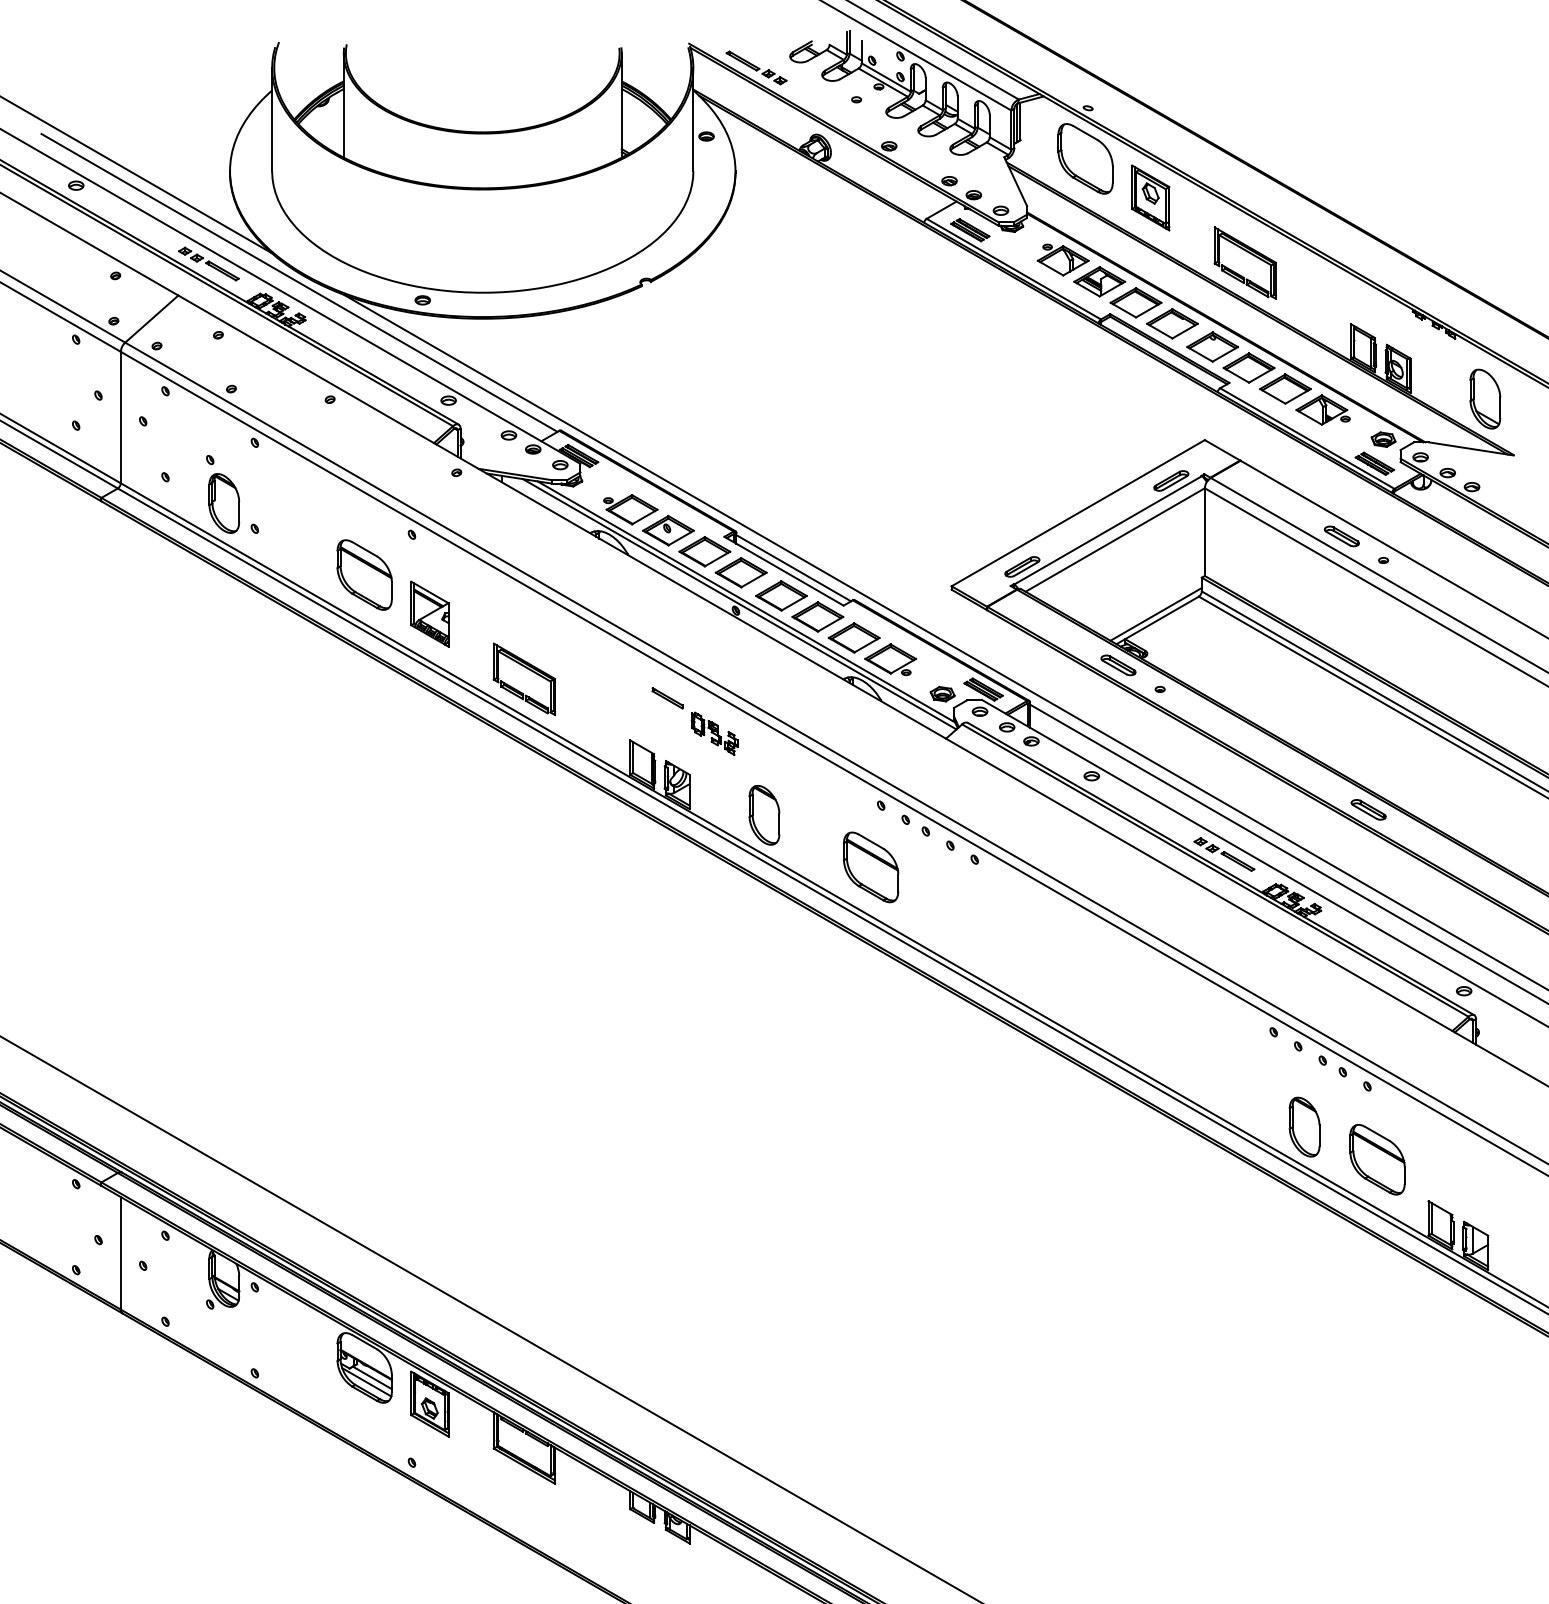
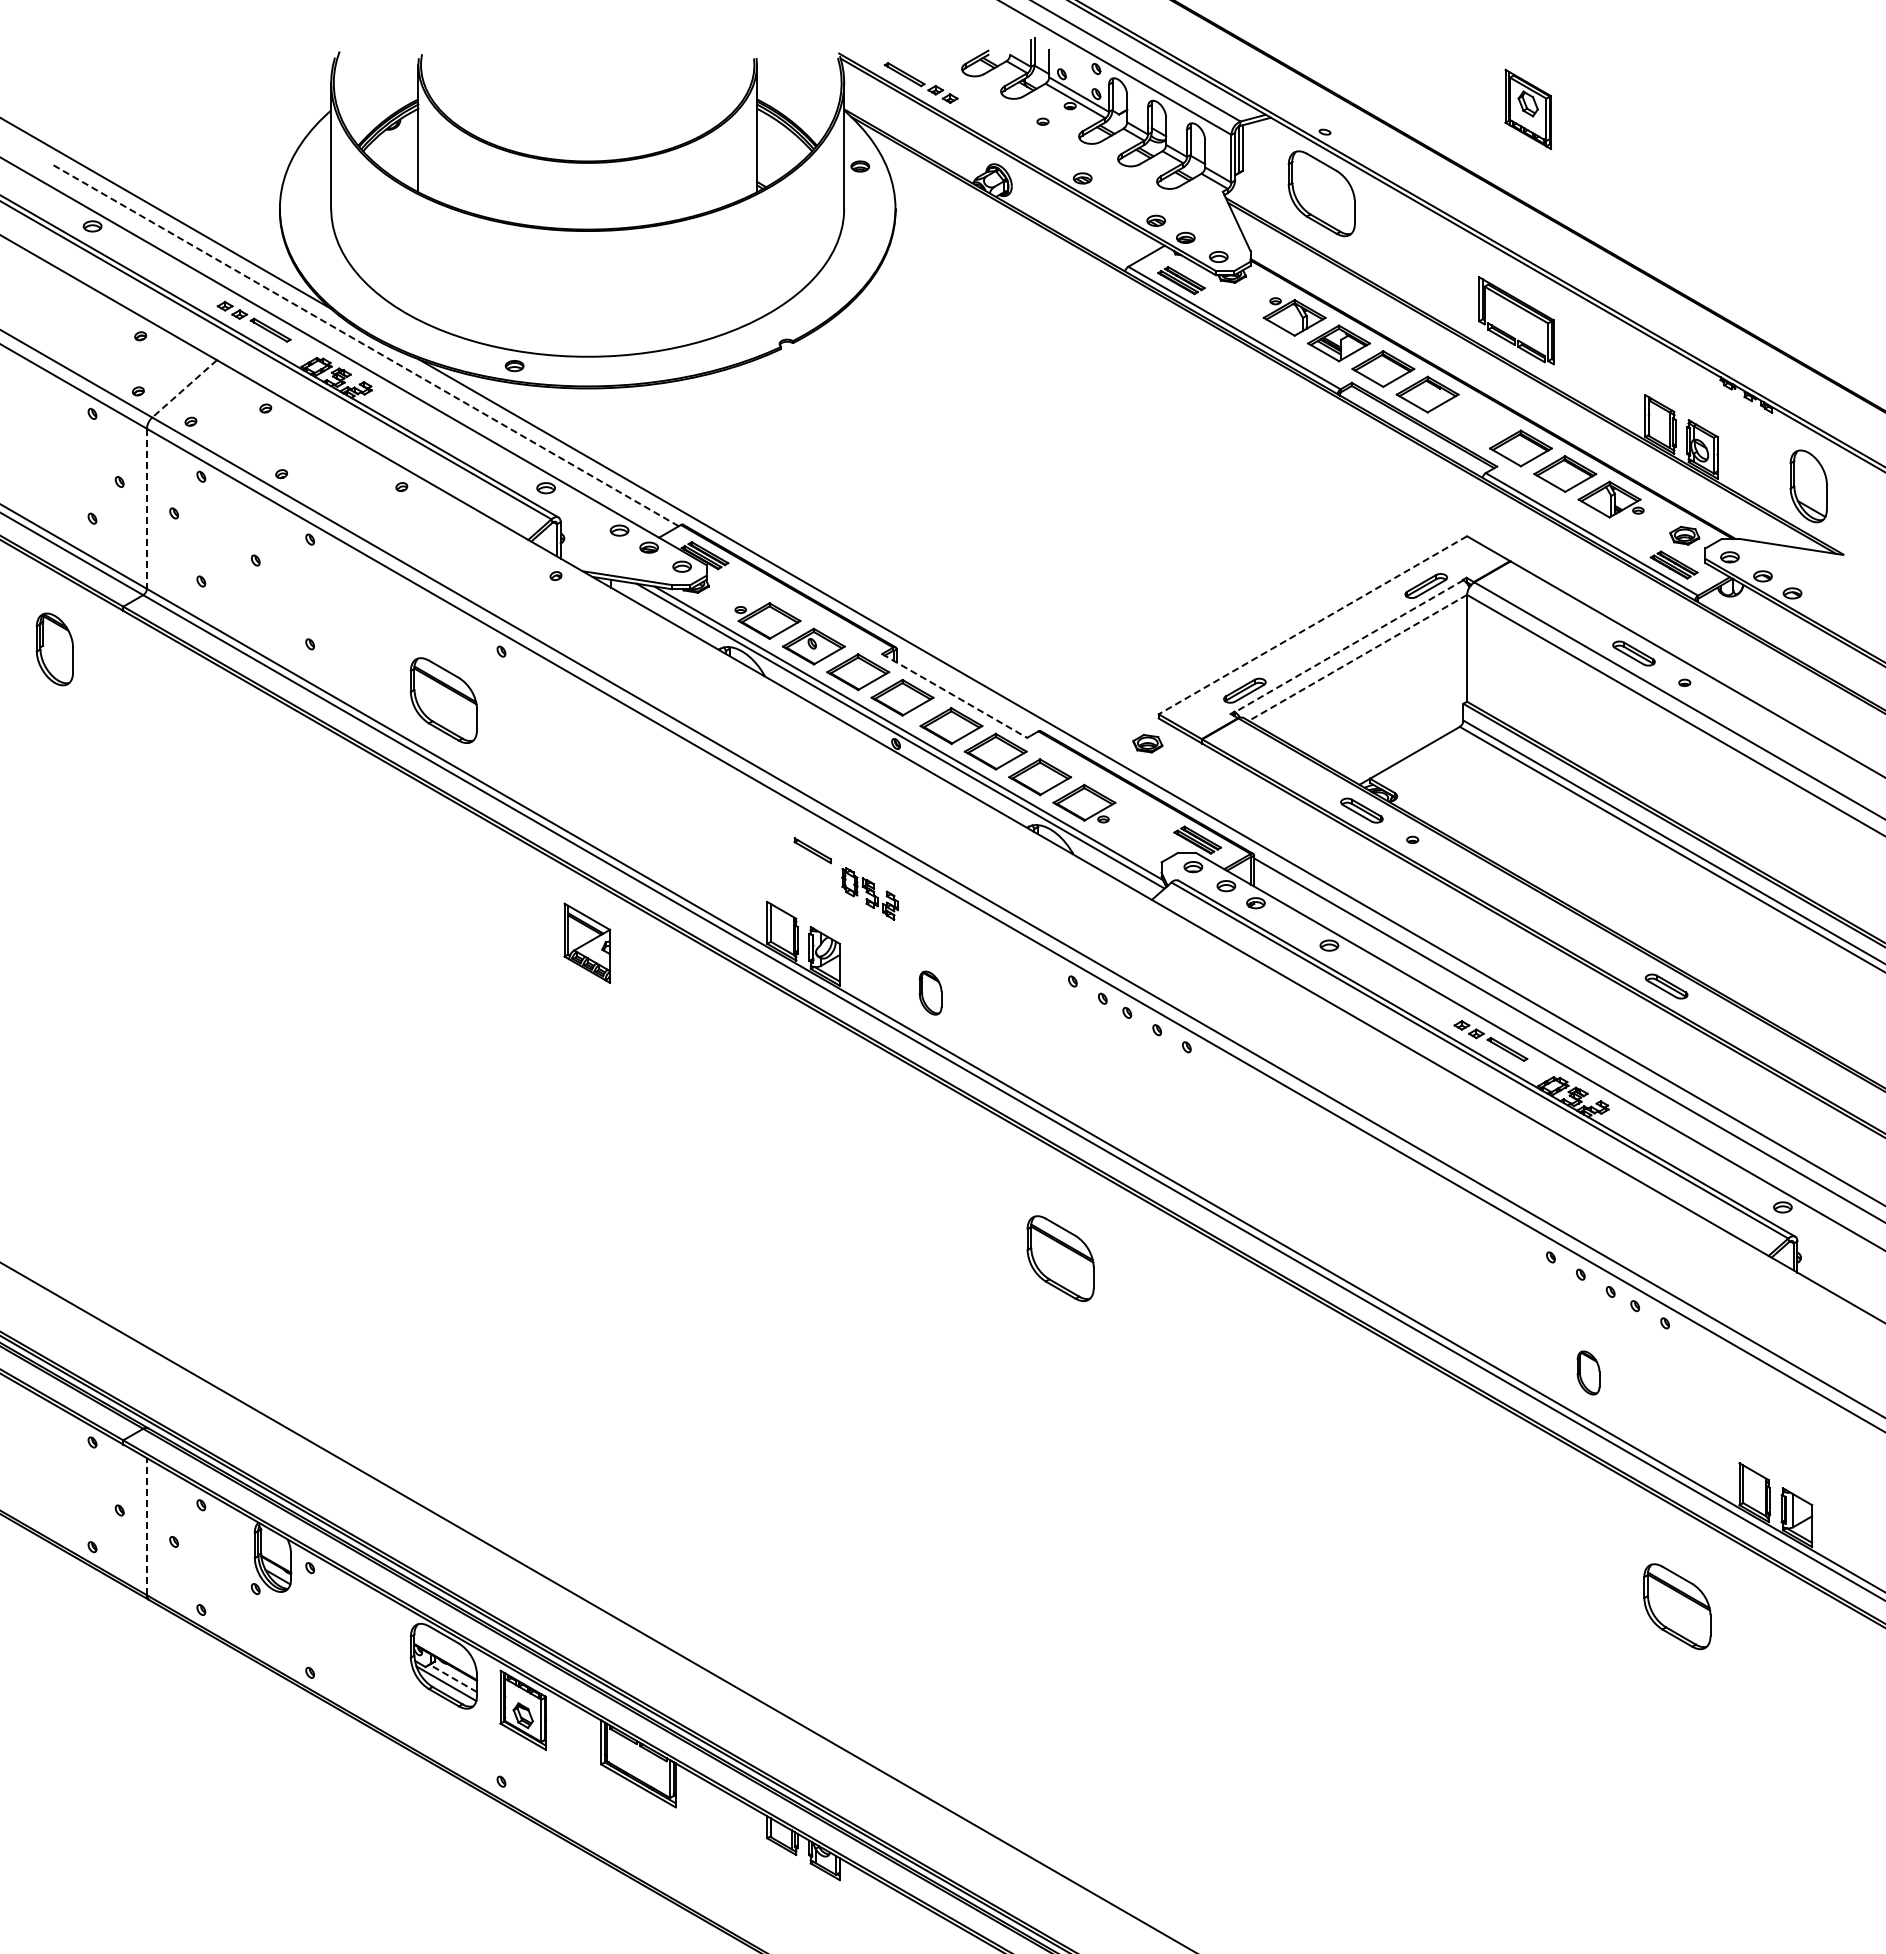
part: (1150, 197) -> (1527, 108), moved
line: (299, 282) -> (364, 344), solid -> dashed
line: (151, 319) -> (184, 389), solid -> dashed
part: (1212, 346) -> (1476, 422), removed
line: (120, 418) -> (146, 509), solid -> dashed
part: (223, 503) -> (54, 649), moved
line: (1077, 513) -> (1312, 625), solid -> dashed
line: (1108, 530) -> (1349, 646), solid -> dashed
line: (1114, 540) -> (1357, 658), solid -> dashed
line: (793, 568) -> (966, 692), removed
line: (783, 570) -> (954, 695), solid -> dashed
part: (430, 613) -> (587, 942), moved
line: (1155, 614) -> (1407, 748), removed
part: (529, 670) -> (644, 816), removed
part: (942, 694) -> (1147, 743), moved
part: (764, 814) -> (930, 992), size x0.6
part: (870, 867) -> (1060, 1258), moved
part: (1304, 1126) -> (1588, 1372), size x0.6
part: (1377, 1159) -> (1677, 1606), moved
line: (120, 1253) -> (146, 1526), solid -> dashed
line: (371, 1378) -> (452, 1678), solid -> dashed

